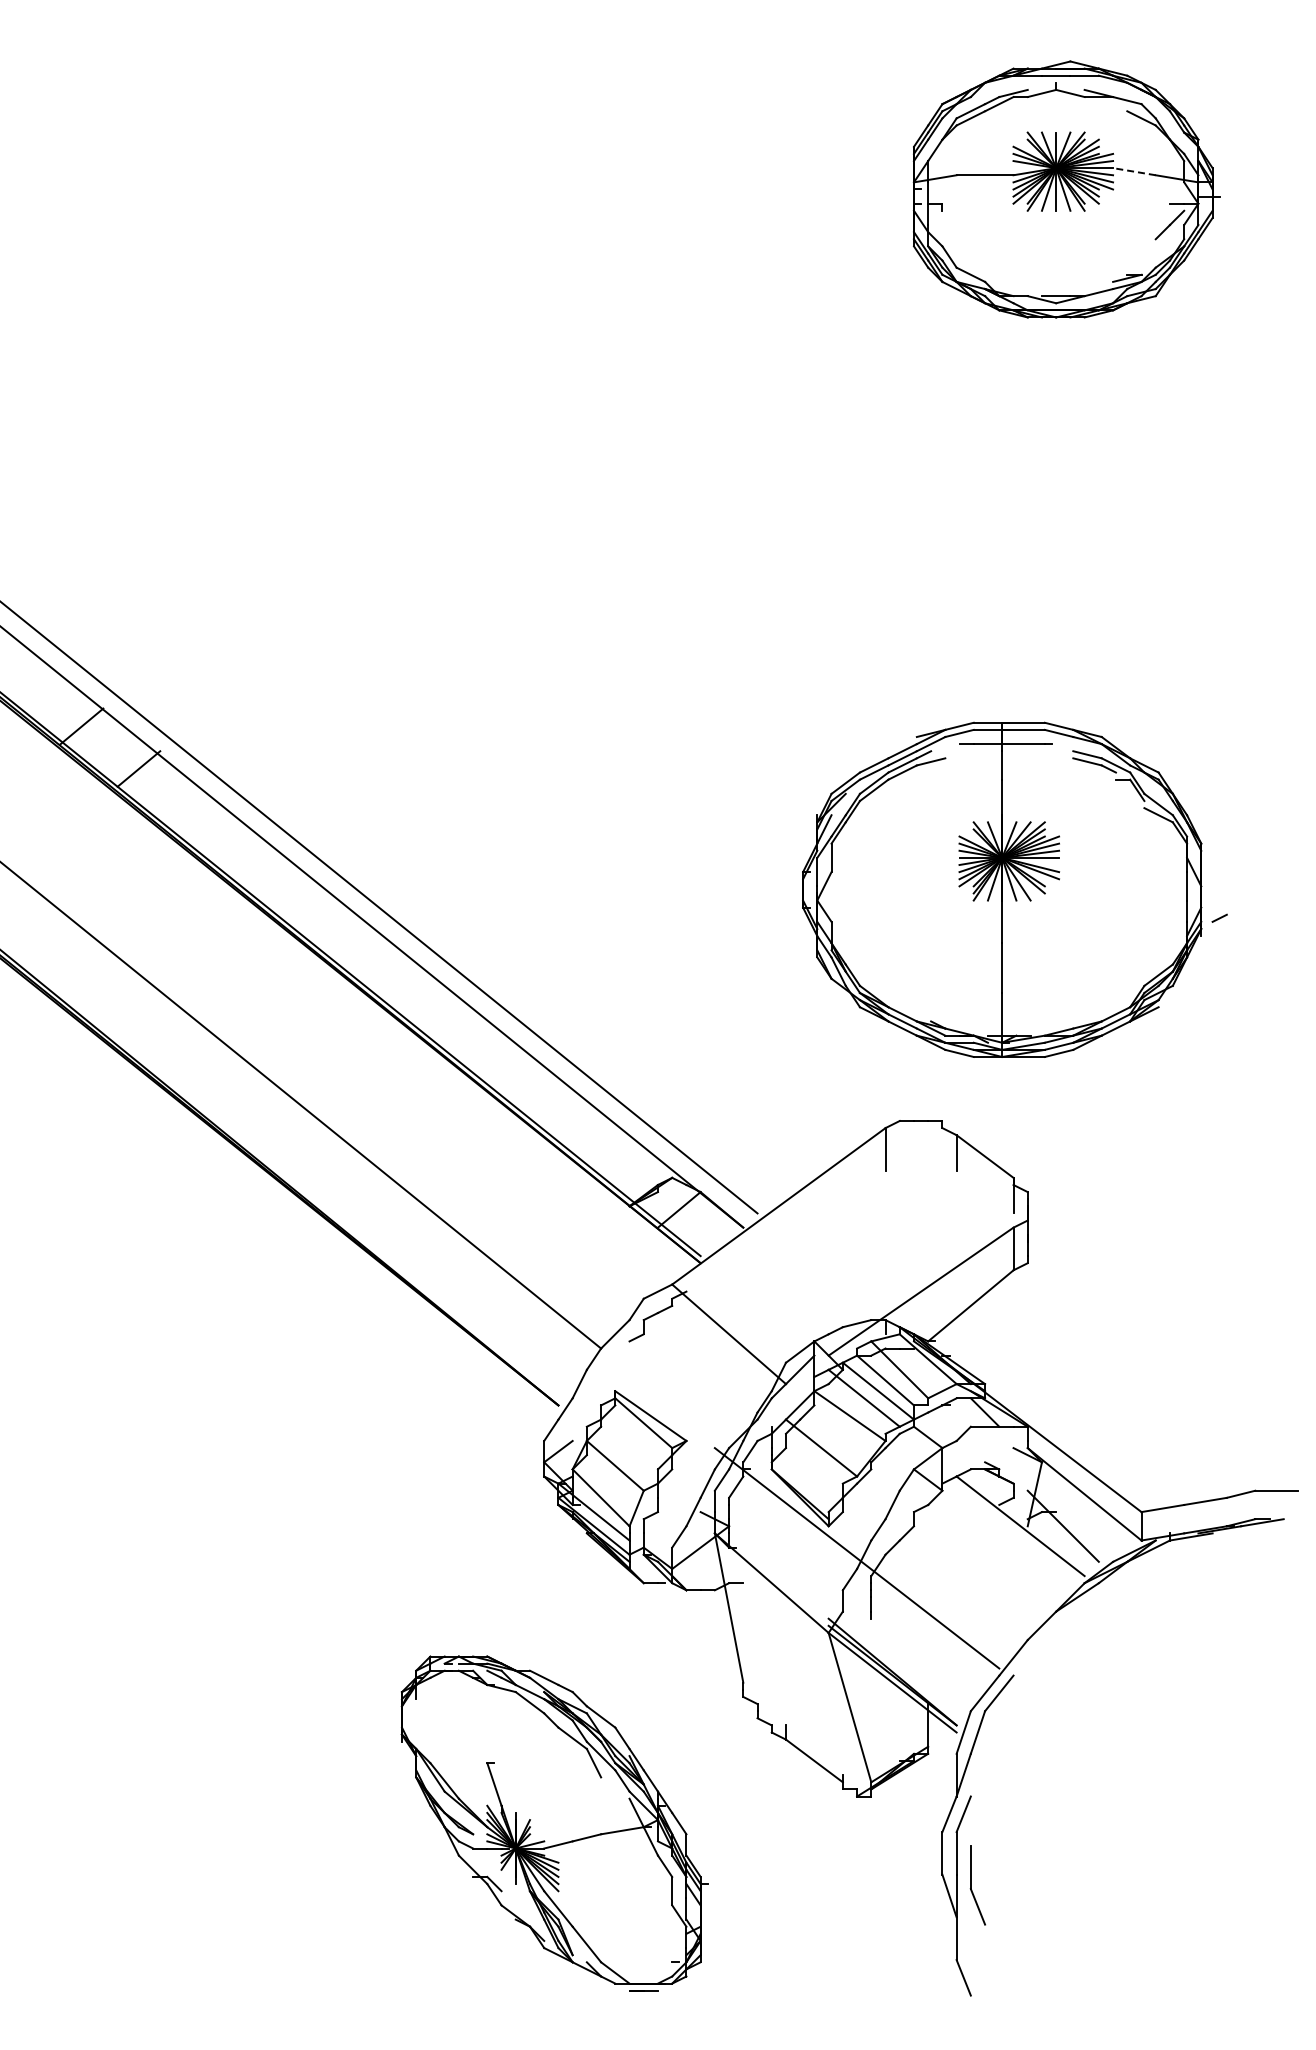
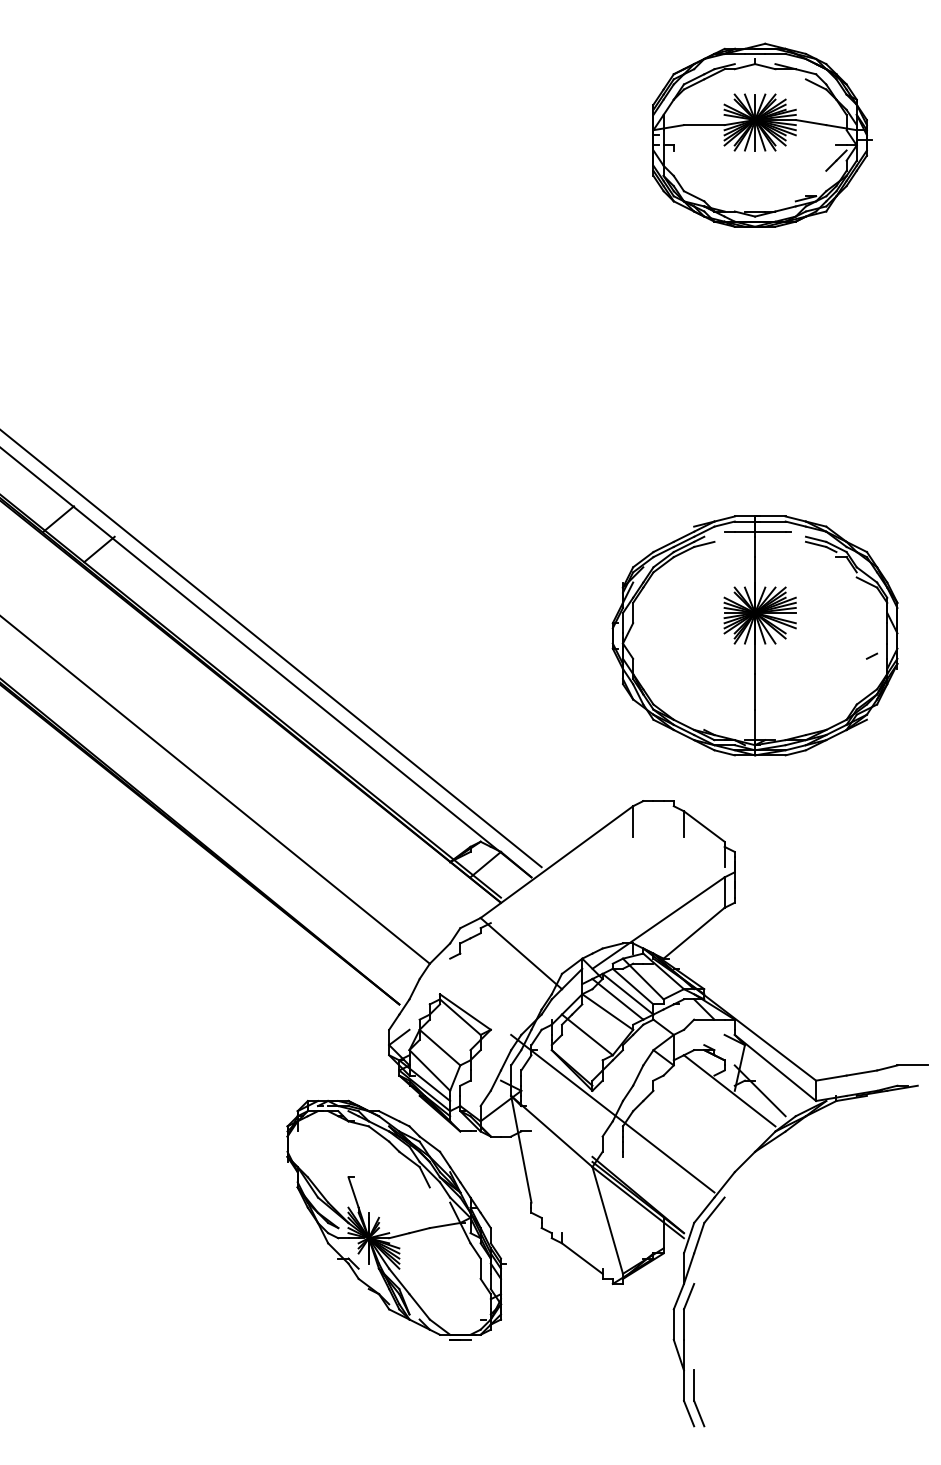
line: (1134, 171) -> (811, 122), dashed -> solid
part: (1002, 889) -> (755, 635), moved
part: (554, 1823) -> (396, 1220), moved
part: (977, 1885) -> (698, 1398), moved

